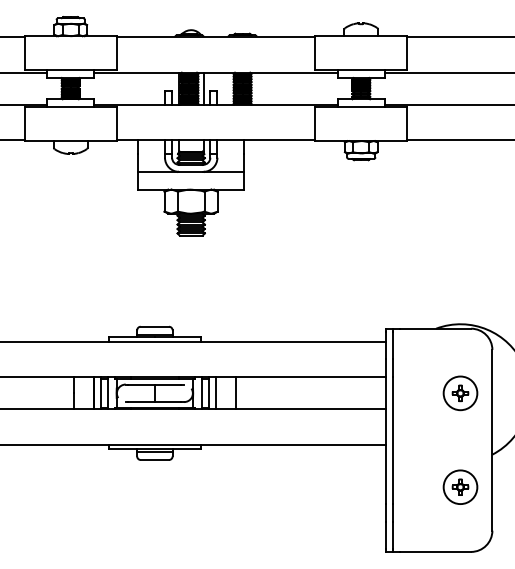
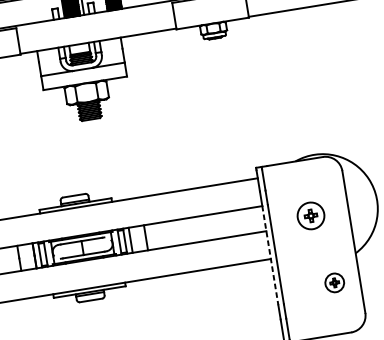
part: (460, 393) -> (311, 216), moved
line: (386, 440) -> (270, 255), solid -> dashed
part: (460, 486) -> (334, 282), size x0.7

